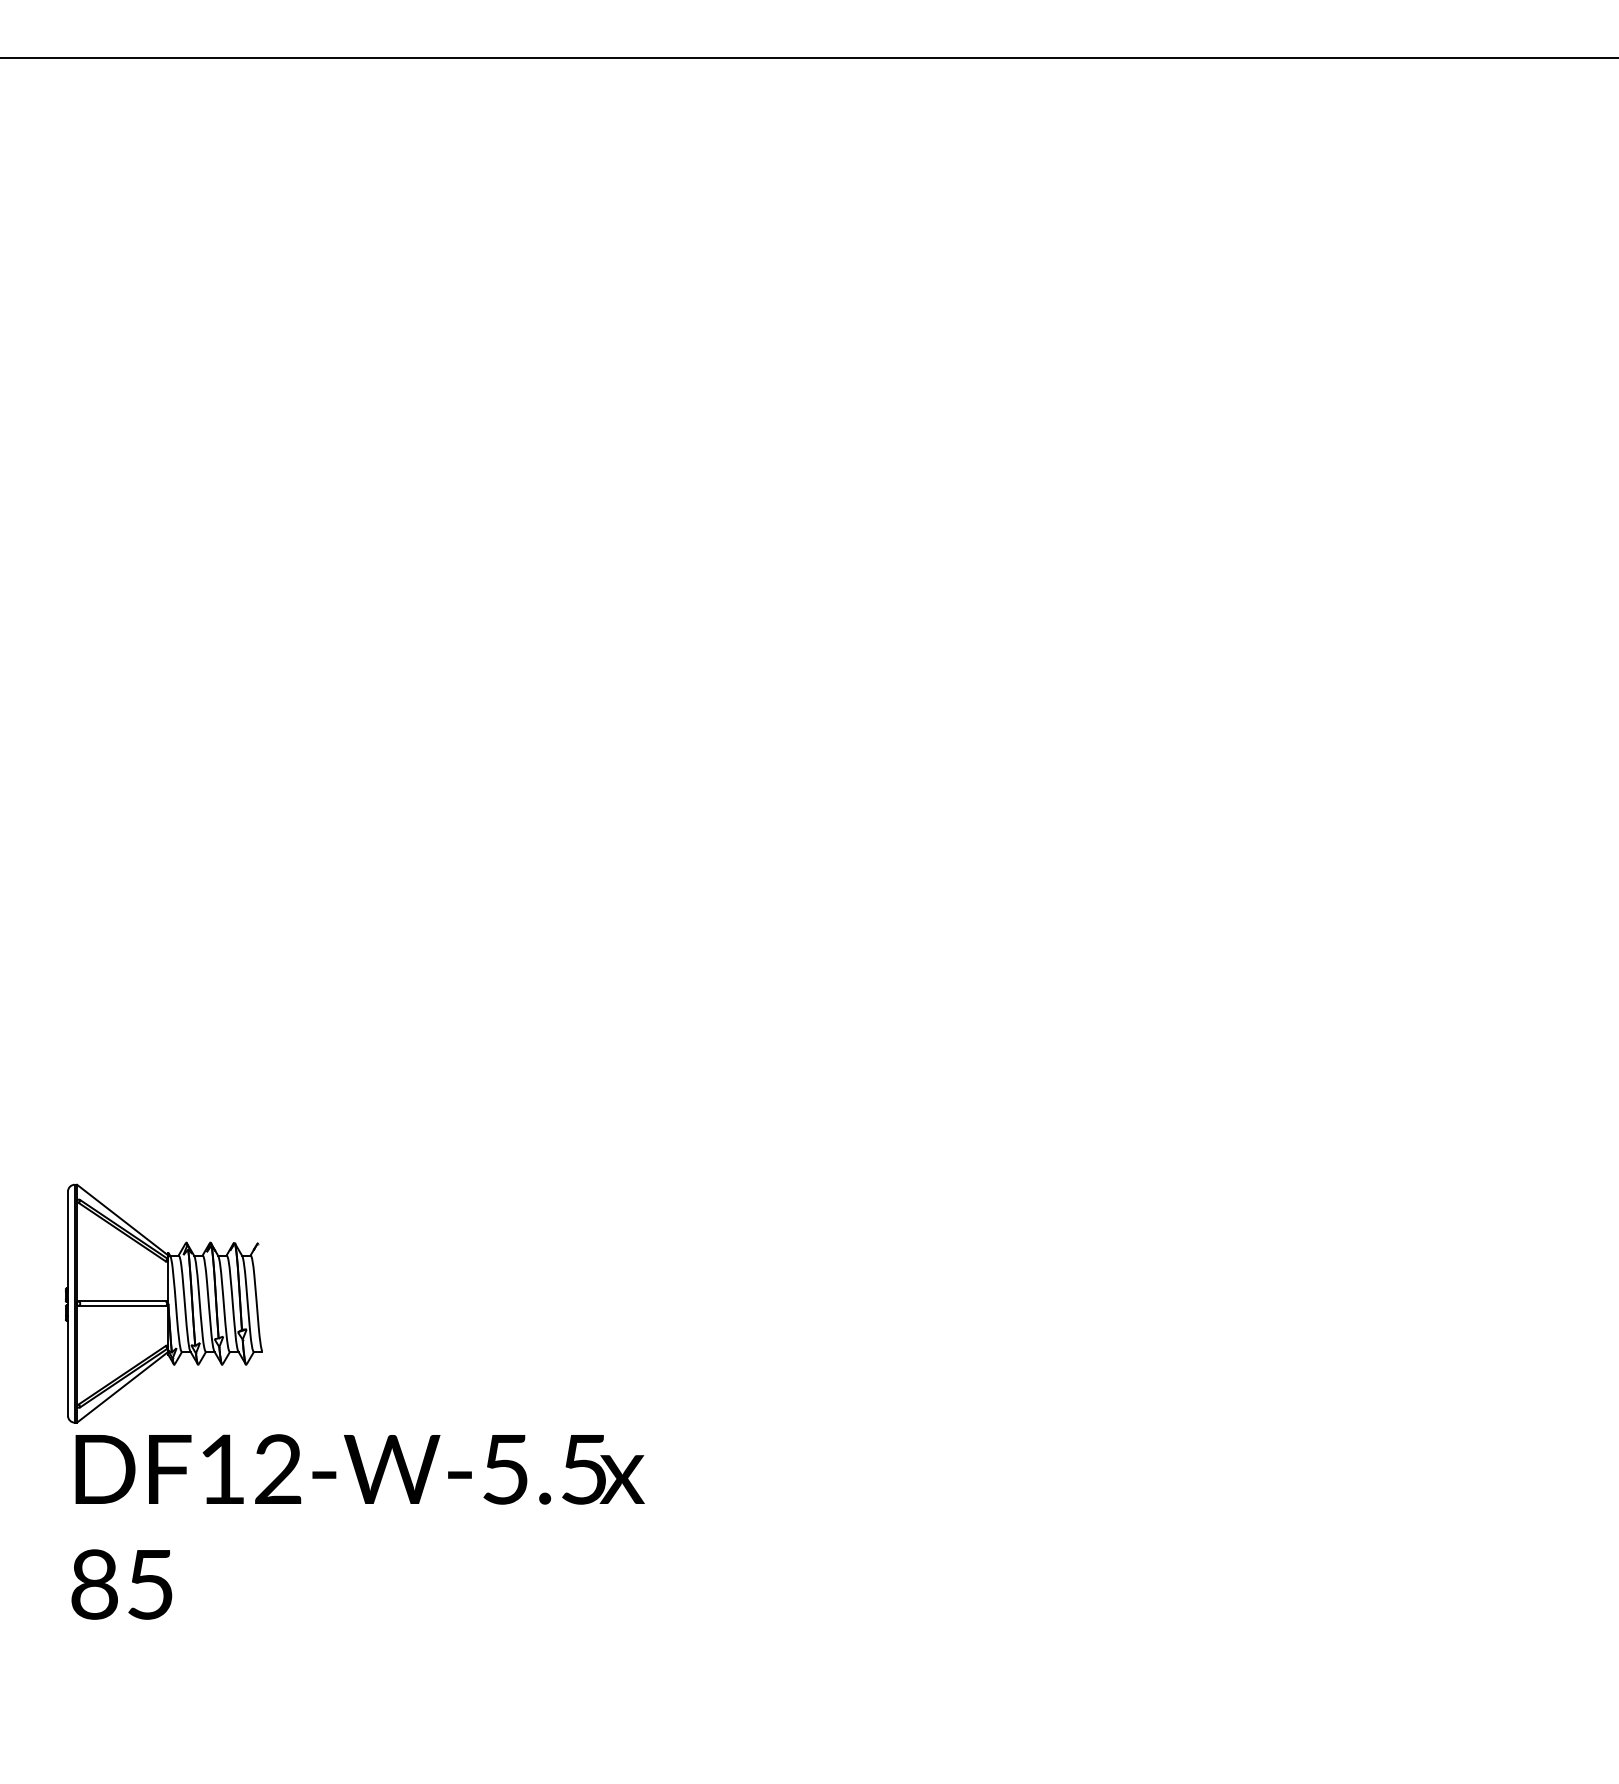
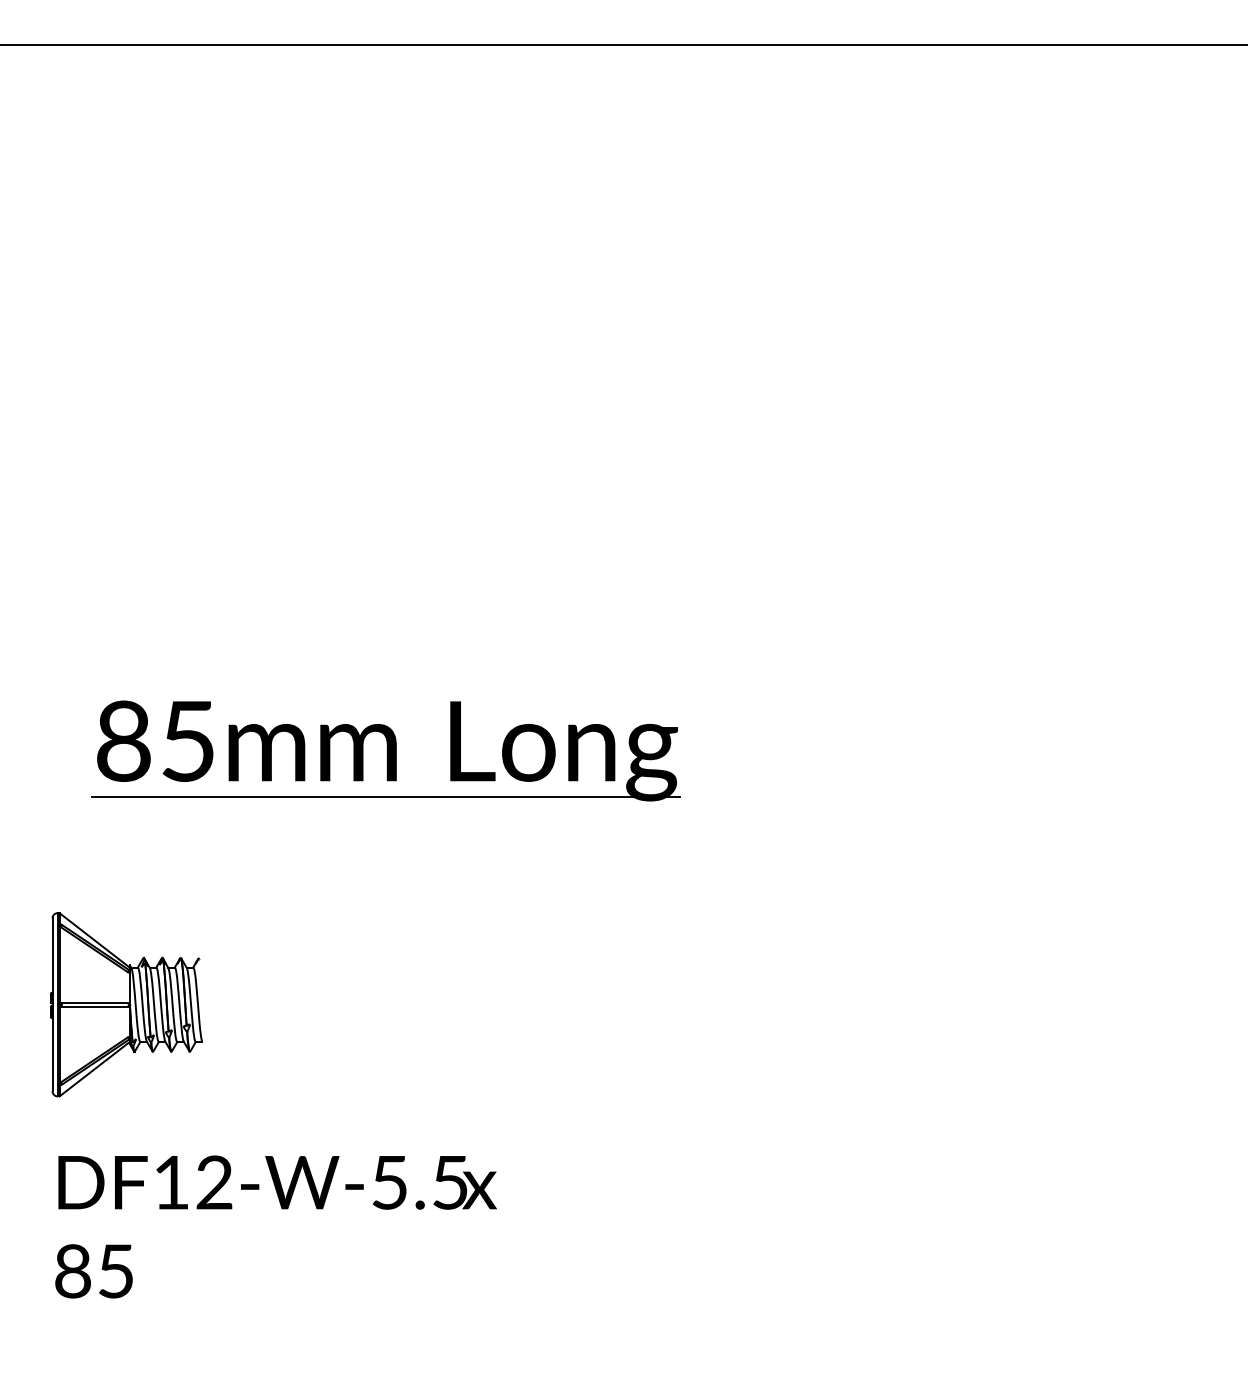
part: (500, 974) -> (385, 751), added
text: (357, 1526) -> (275, 1226), moved

